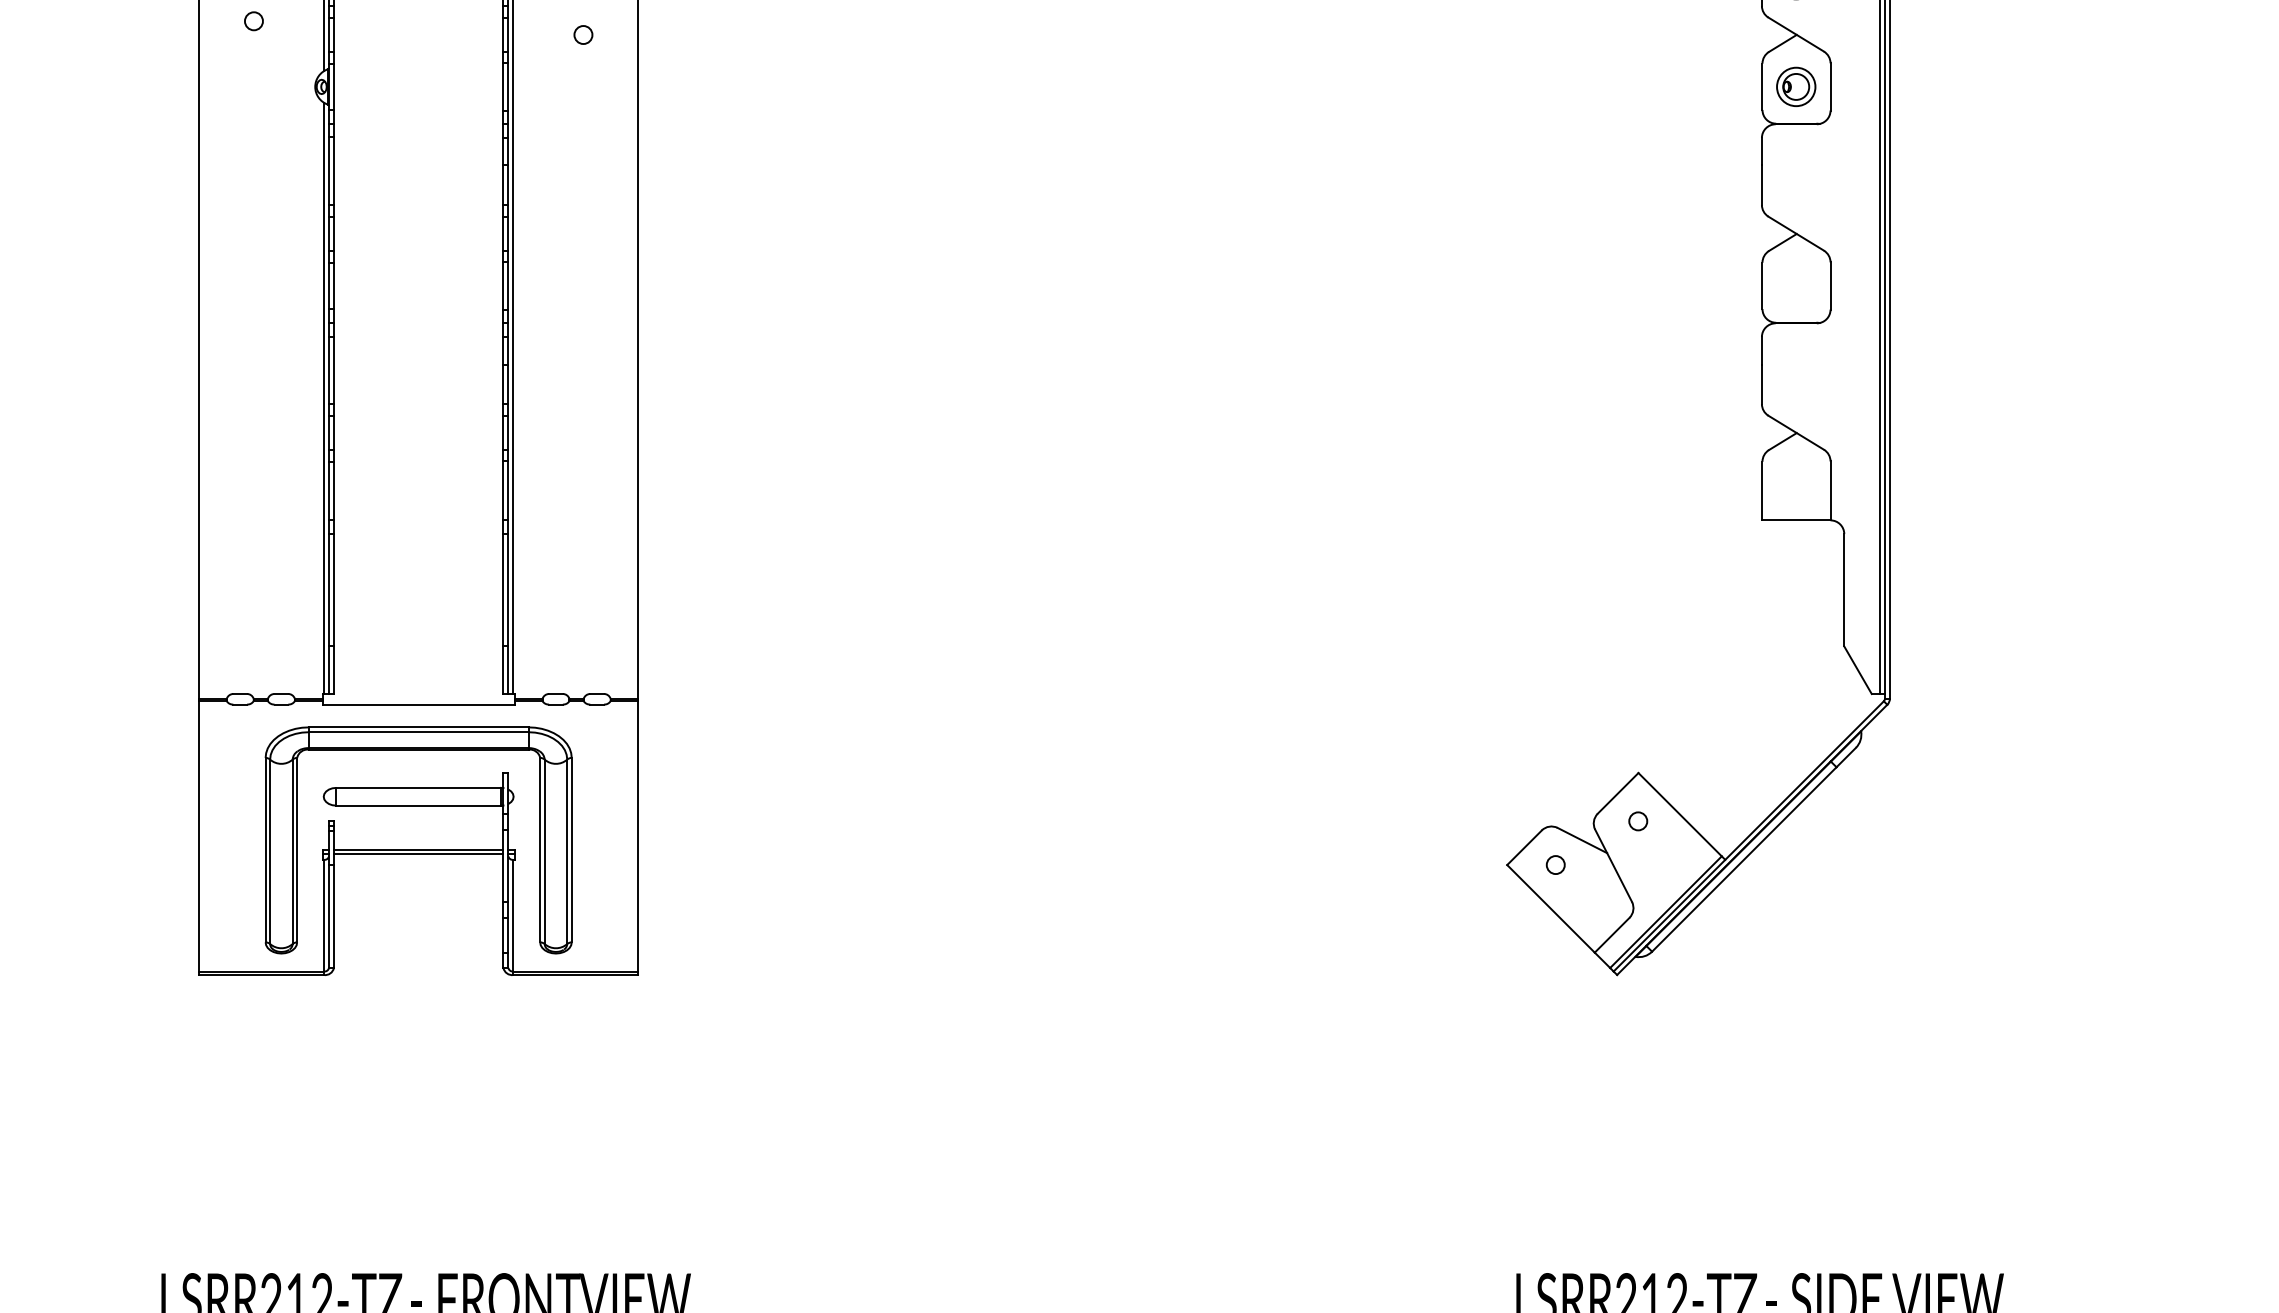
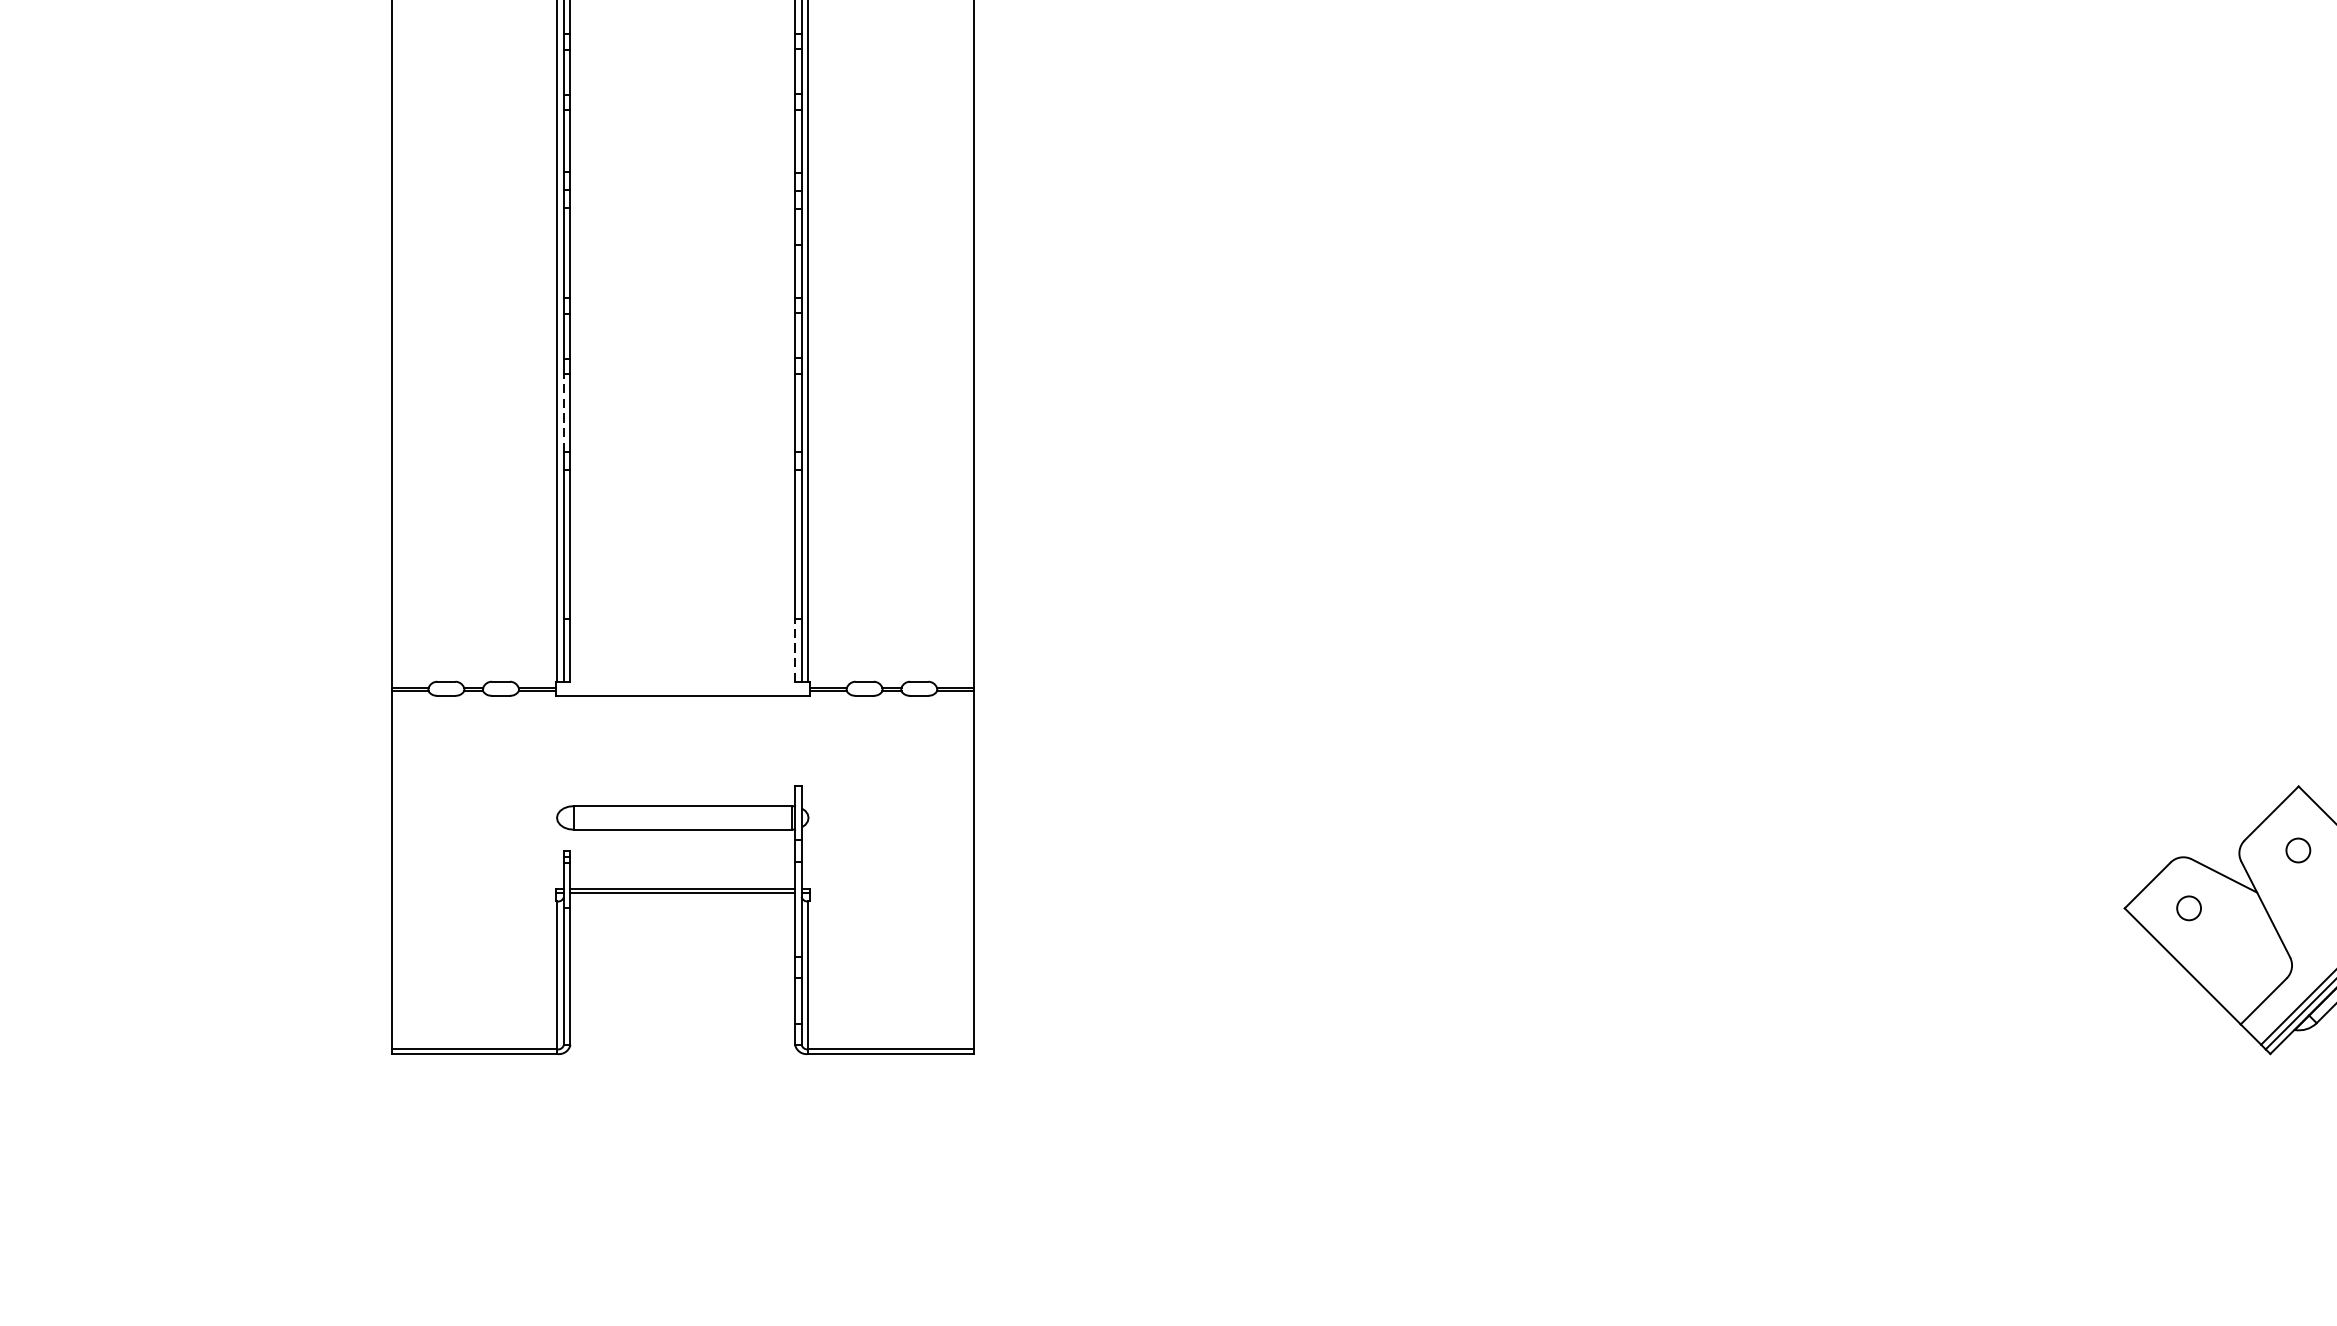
line: (328, 490) -> (563, 412), solid -> dashed
line: (503, 670) -> (795, 650), solid -> dashed
part: (418, 750) -> (682, 756), removed

